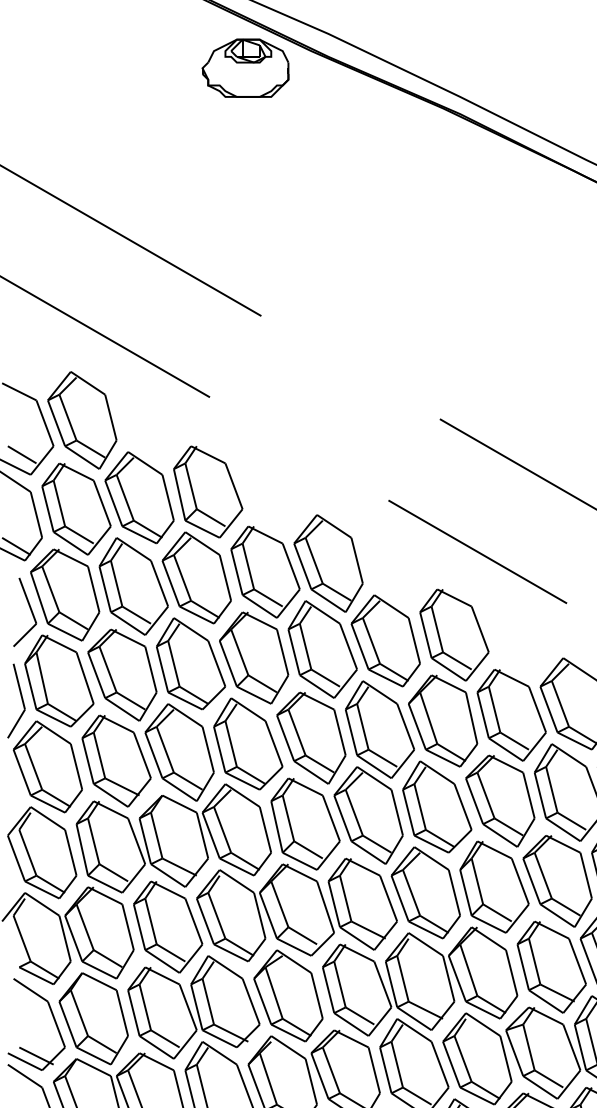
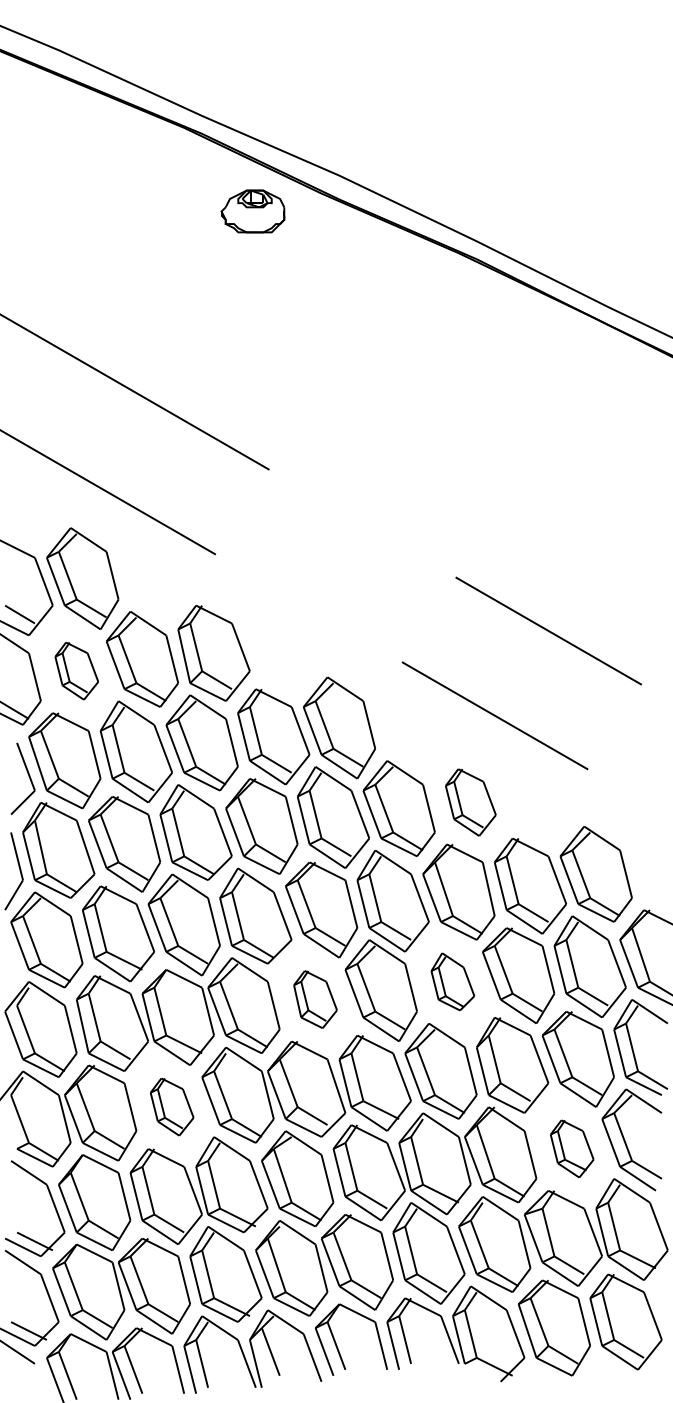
part: (245, 68) -> (252, 211), size x0.7
part: (76, 508) -> (76, 670), size x0.6
part: (454, 635) -> (470, 802), size x0.7
part: (436, 806) -> (452, 981), size x0.6
part: (305, 823) -> (315, 999), size x0.6
part: (167, 926) -> (171, 1106), size x0.6
part: (551, 966) -> (571, 1148), size x0.6

